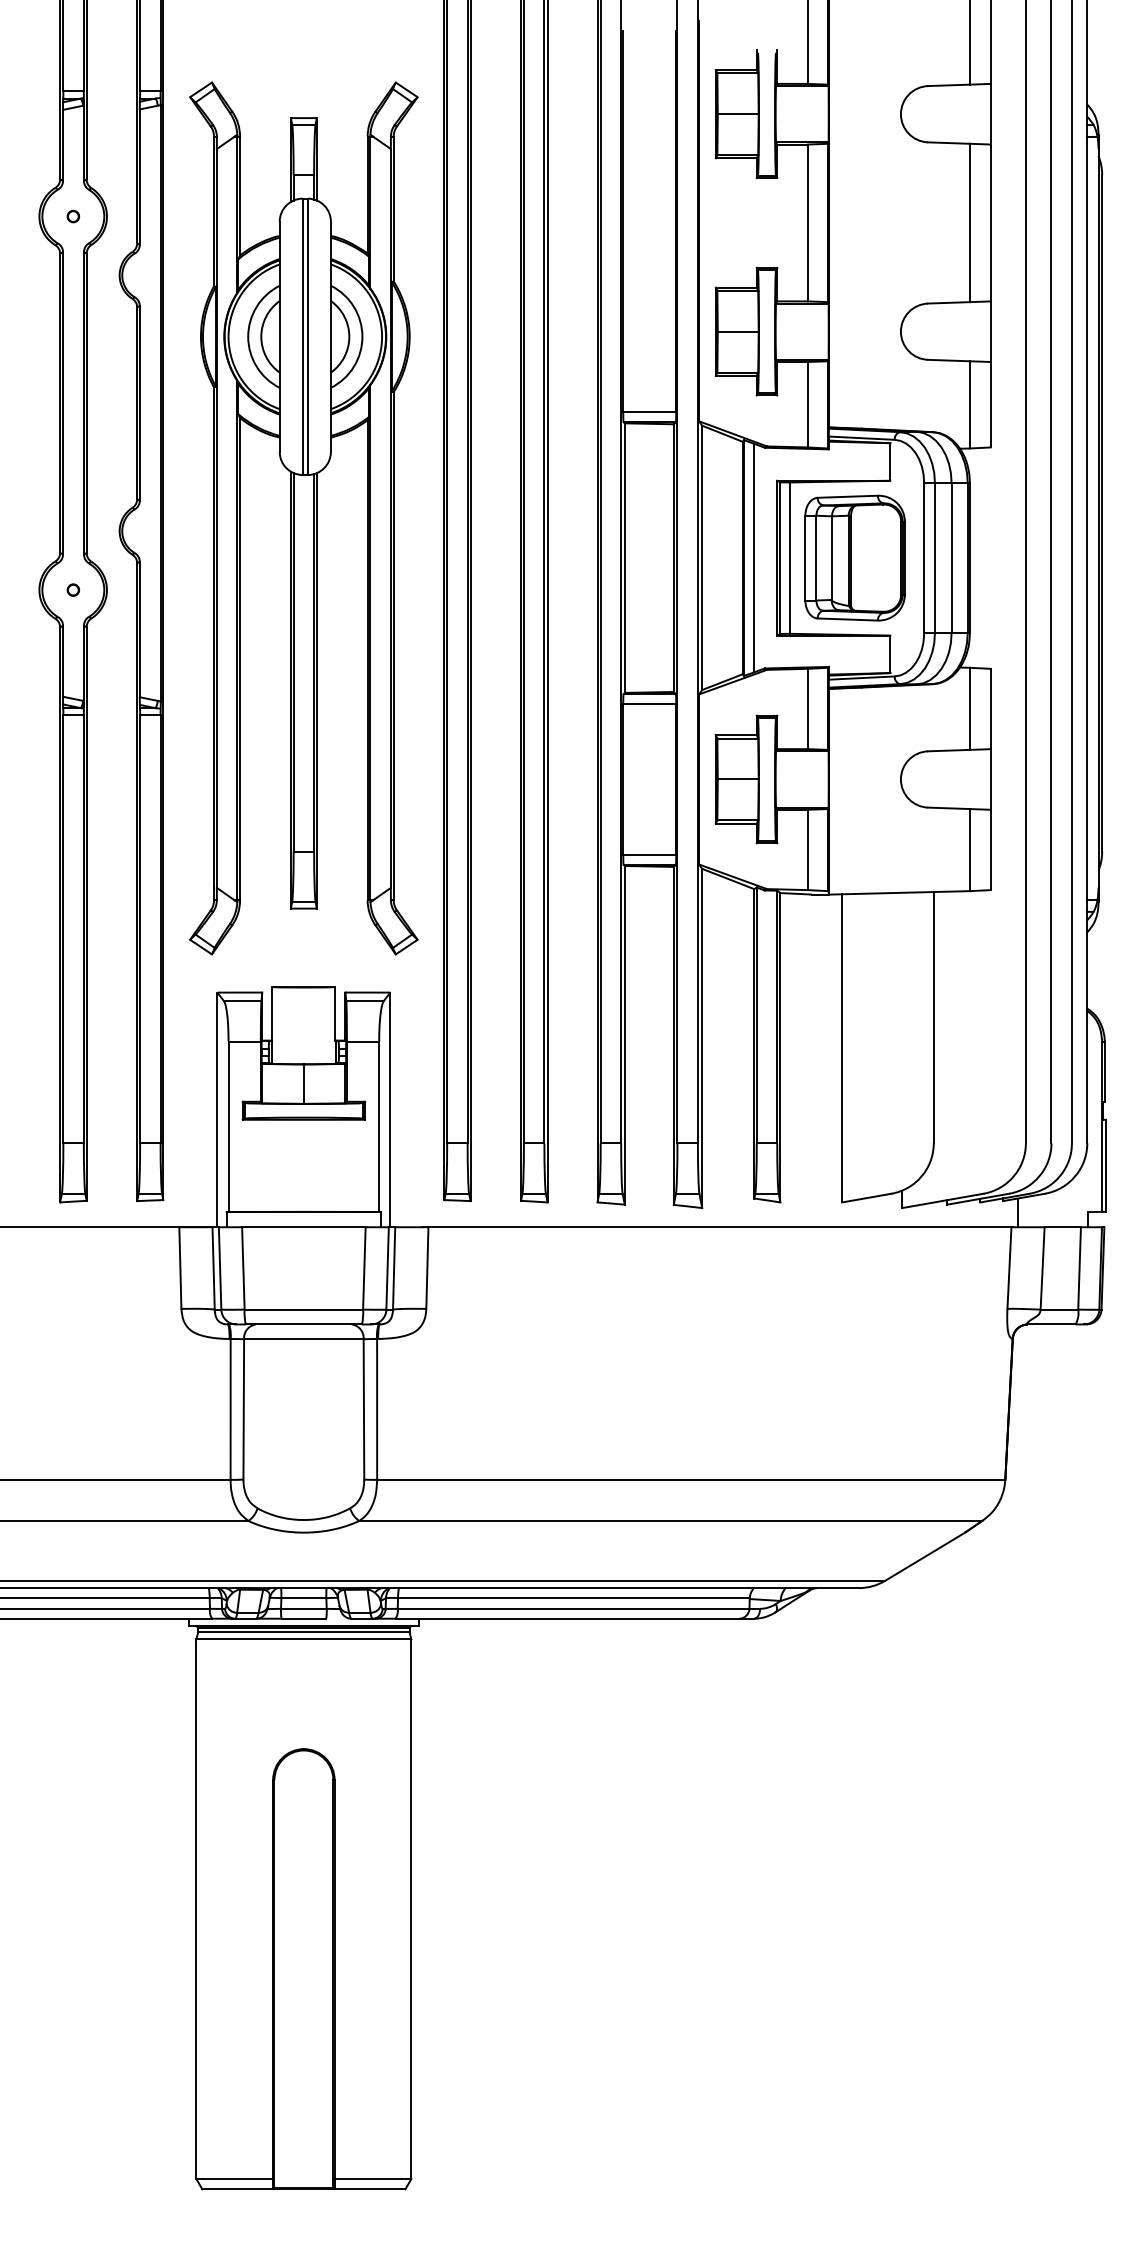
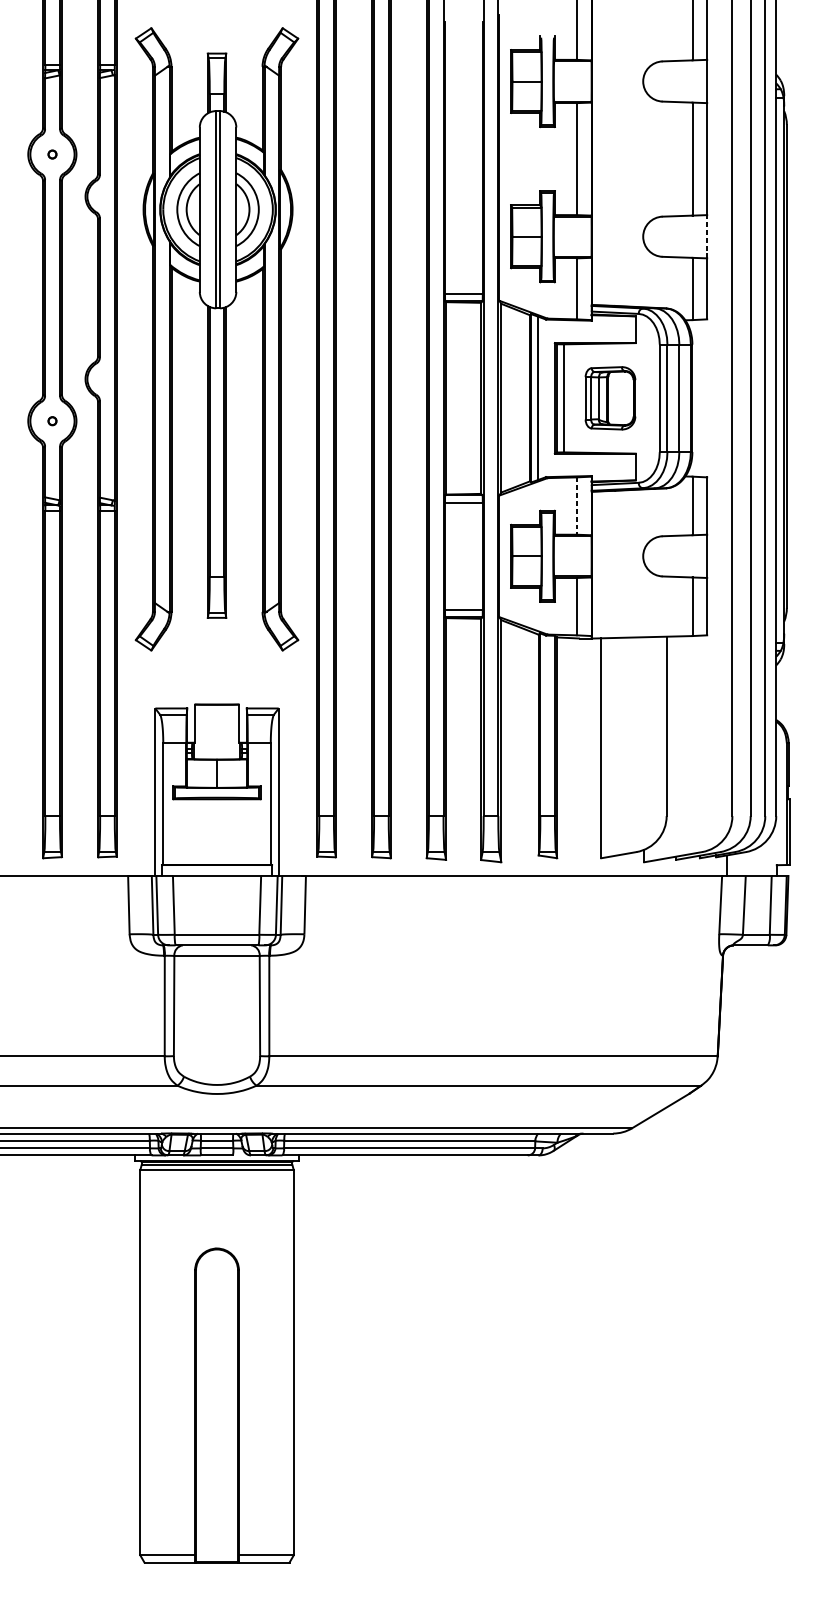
line: (990, 331) -> (707, 236), solid -> dashed
part: (303, 518) -> (216, 339), moved
part: (854, 557) -> (610, 397), size x0.7
line: (807, 709) -> (576, 506), solid -> dashed

